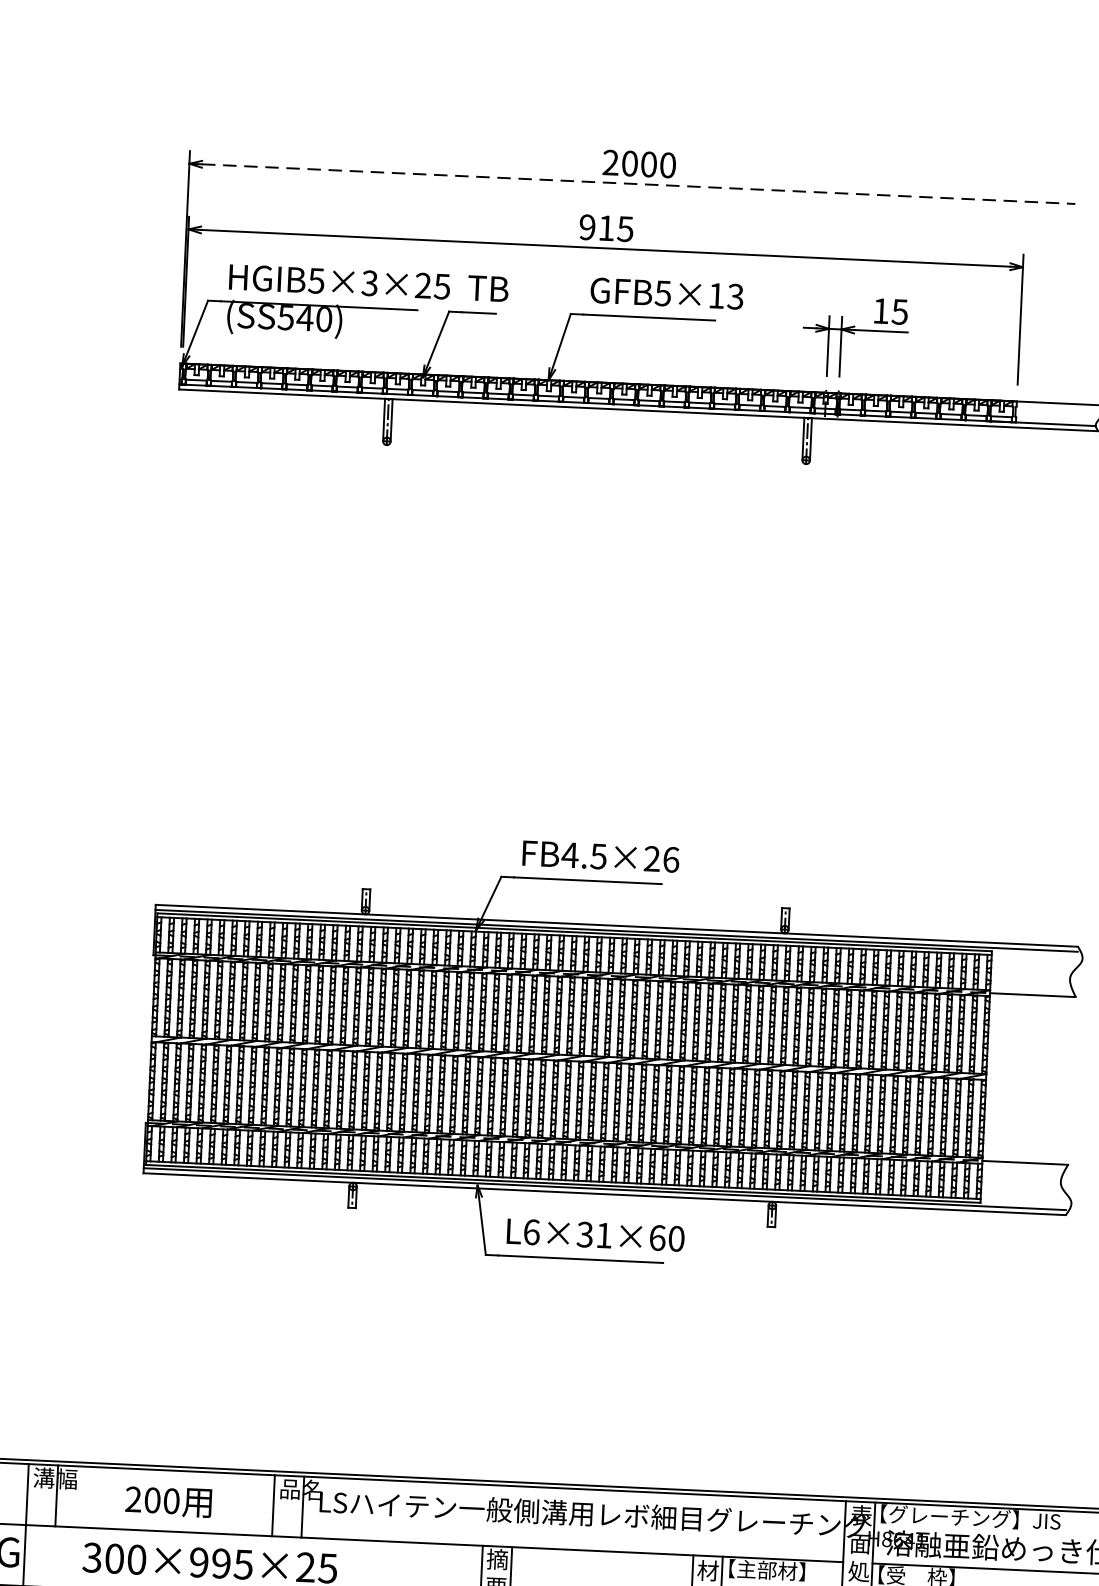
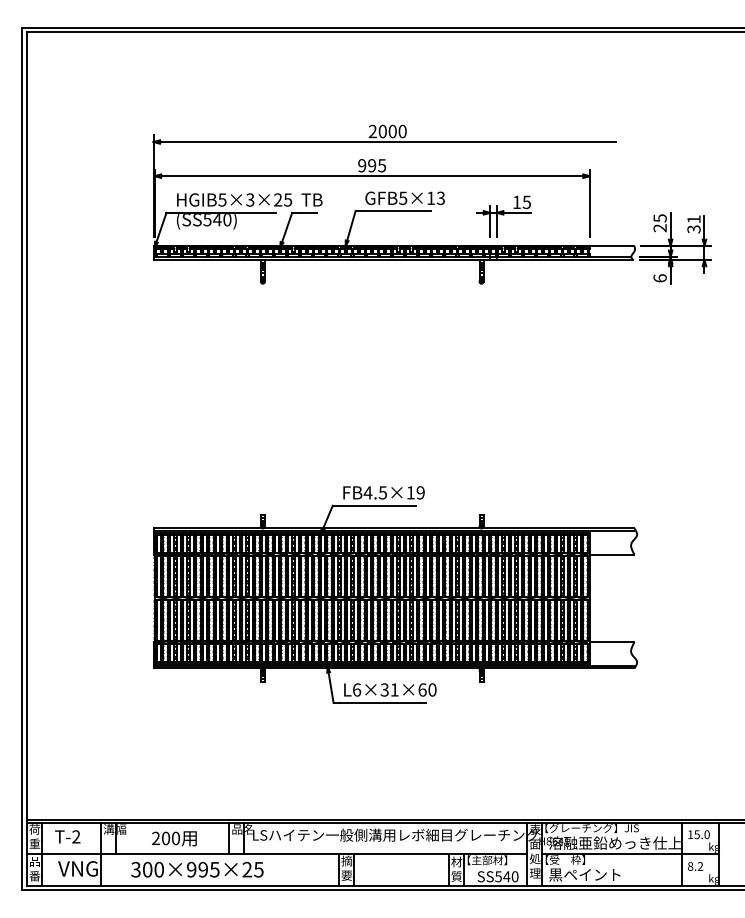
line: (638, 185) -> (387, 142), dashed -> solid
text: (607, 227) -> (372, 165), 915 -> 995
text: (661, 858) -> (415, 492), FB4.5×26 -> FB4.5×19

